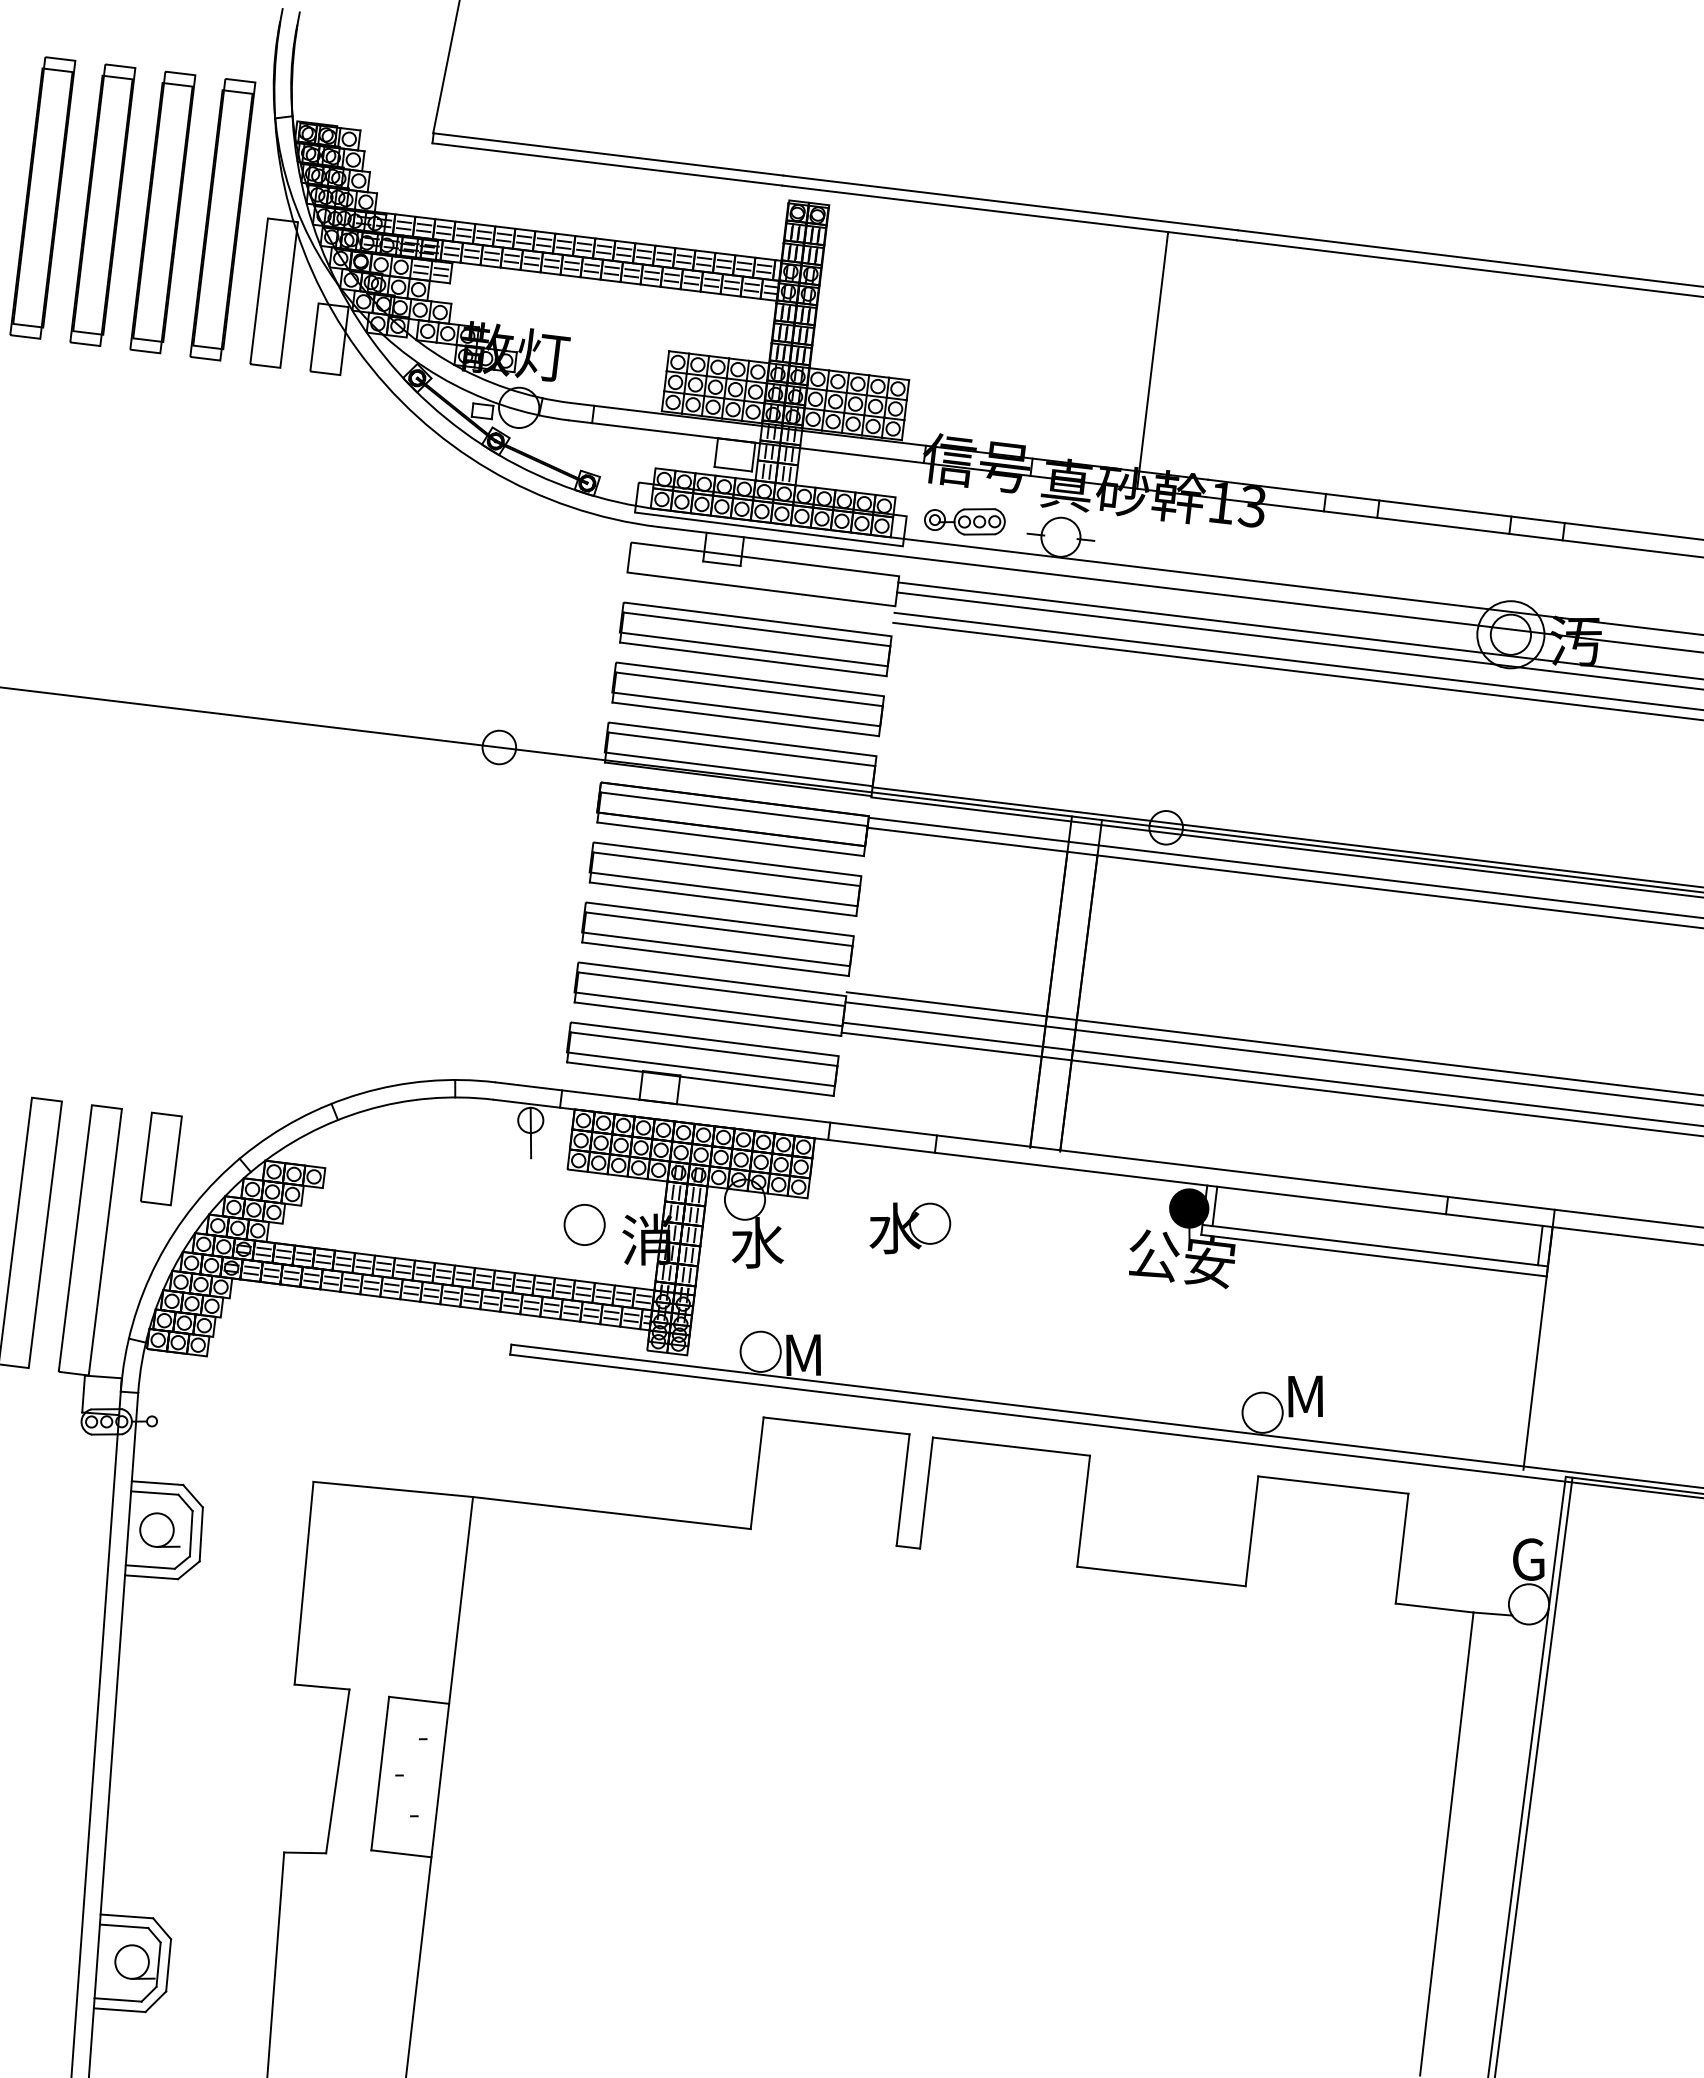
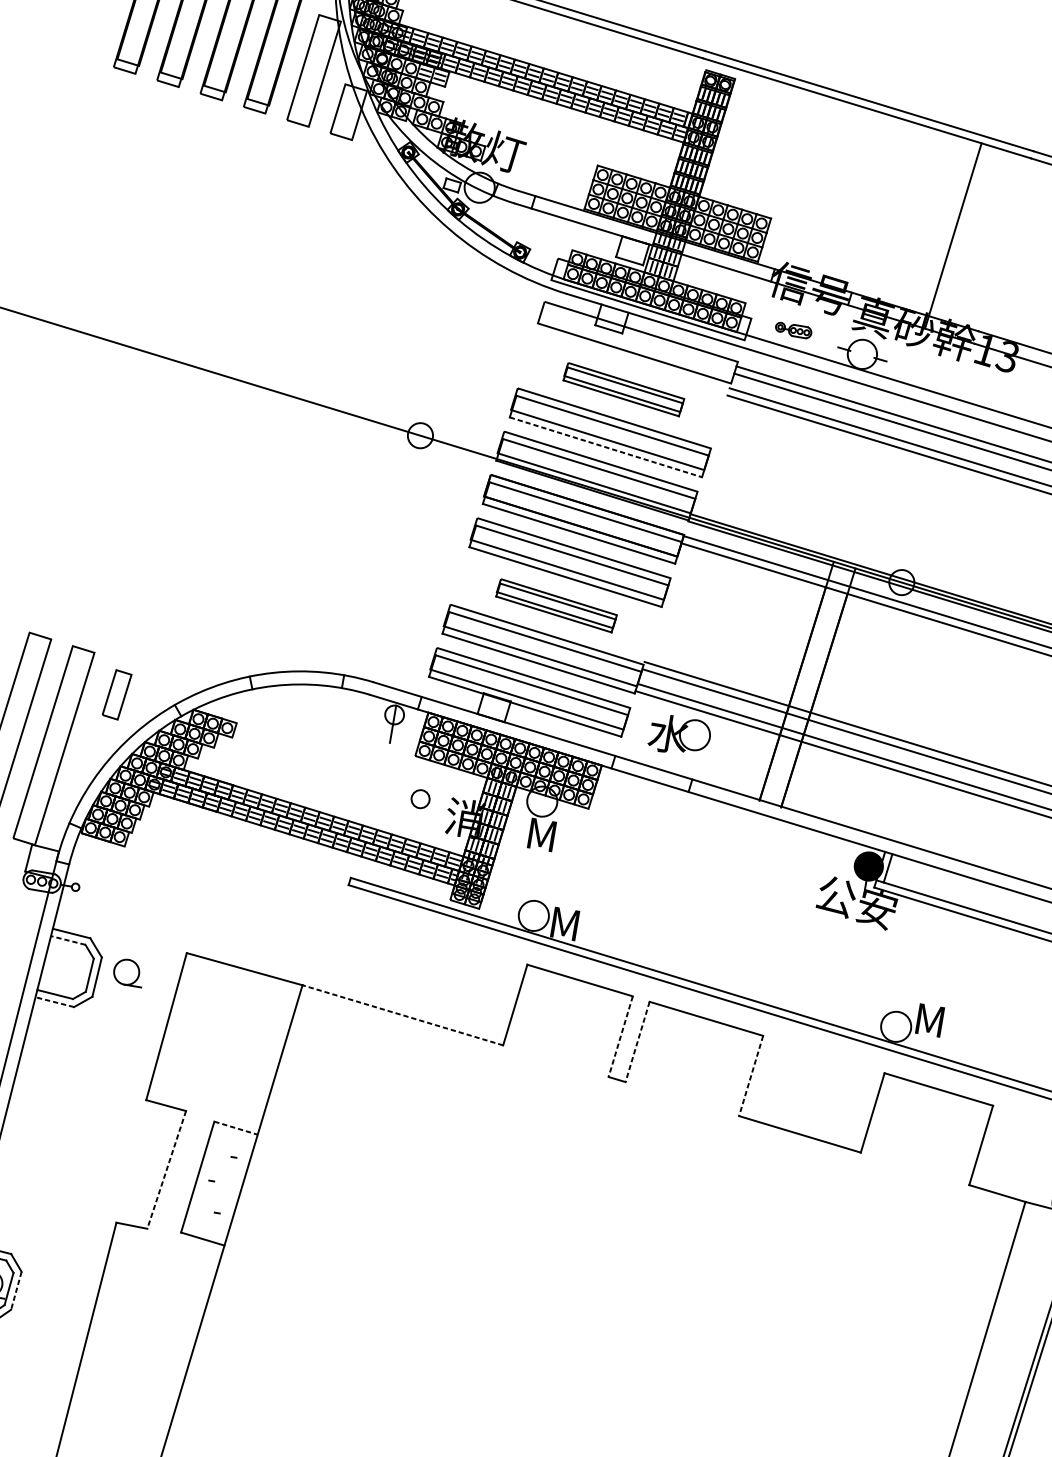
part: (964, 521) -> (793, 330), size x0.6
part: (755, 639) -> (623, 389), size x0.6
line: (746, 719) -> (606, 447), solid -> dashed
part: (717, 938) -> (556, 605), size x0.6
part: (161, 1158) -> (117, 694), size x0.7
circle: (584, 1224) -> (420, 798), size x0.6
part: (910, 1228) -> (679, 736), moved
text: (757, 1242) -> (545, 834), 水 -> M
line: (903, 1490) -> (620, 1037), solid -> dashed
line: (154, 1493) -> (67, 940), solid -> dashed
line: (926, 1493) -> (637, 1042), solid -> dashed
line: (1083, 1511) -> (751, 1076), solid -> dashed
line: (611, 1513) -> (402, 1015), solid -> dashed
part: (159, 1529) -> (128, 972), moved
line: (151, 1577) -> (54, 1002), solid -> dashed
line: (419, 1700) -> (236, 1128), solid -> dashed
line: (337, 1771) -> (166, 1169), solid -> dashed
line: (168, 1965) -> (16, 1290), solid -> dashed

